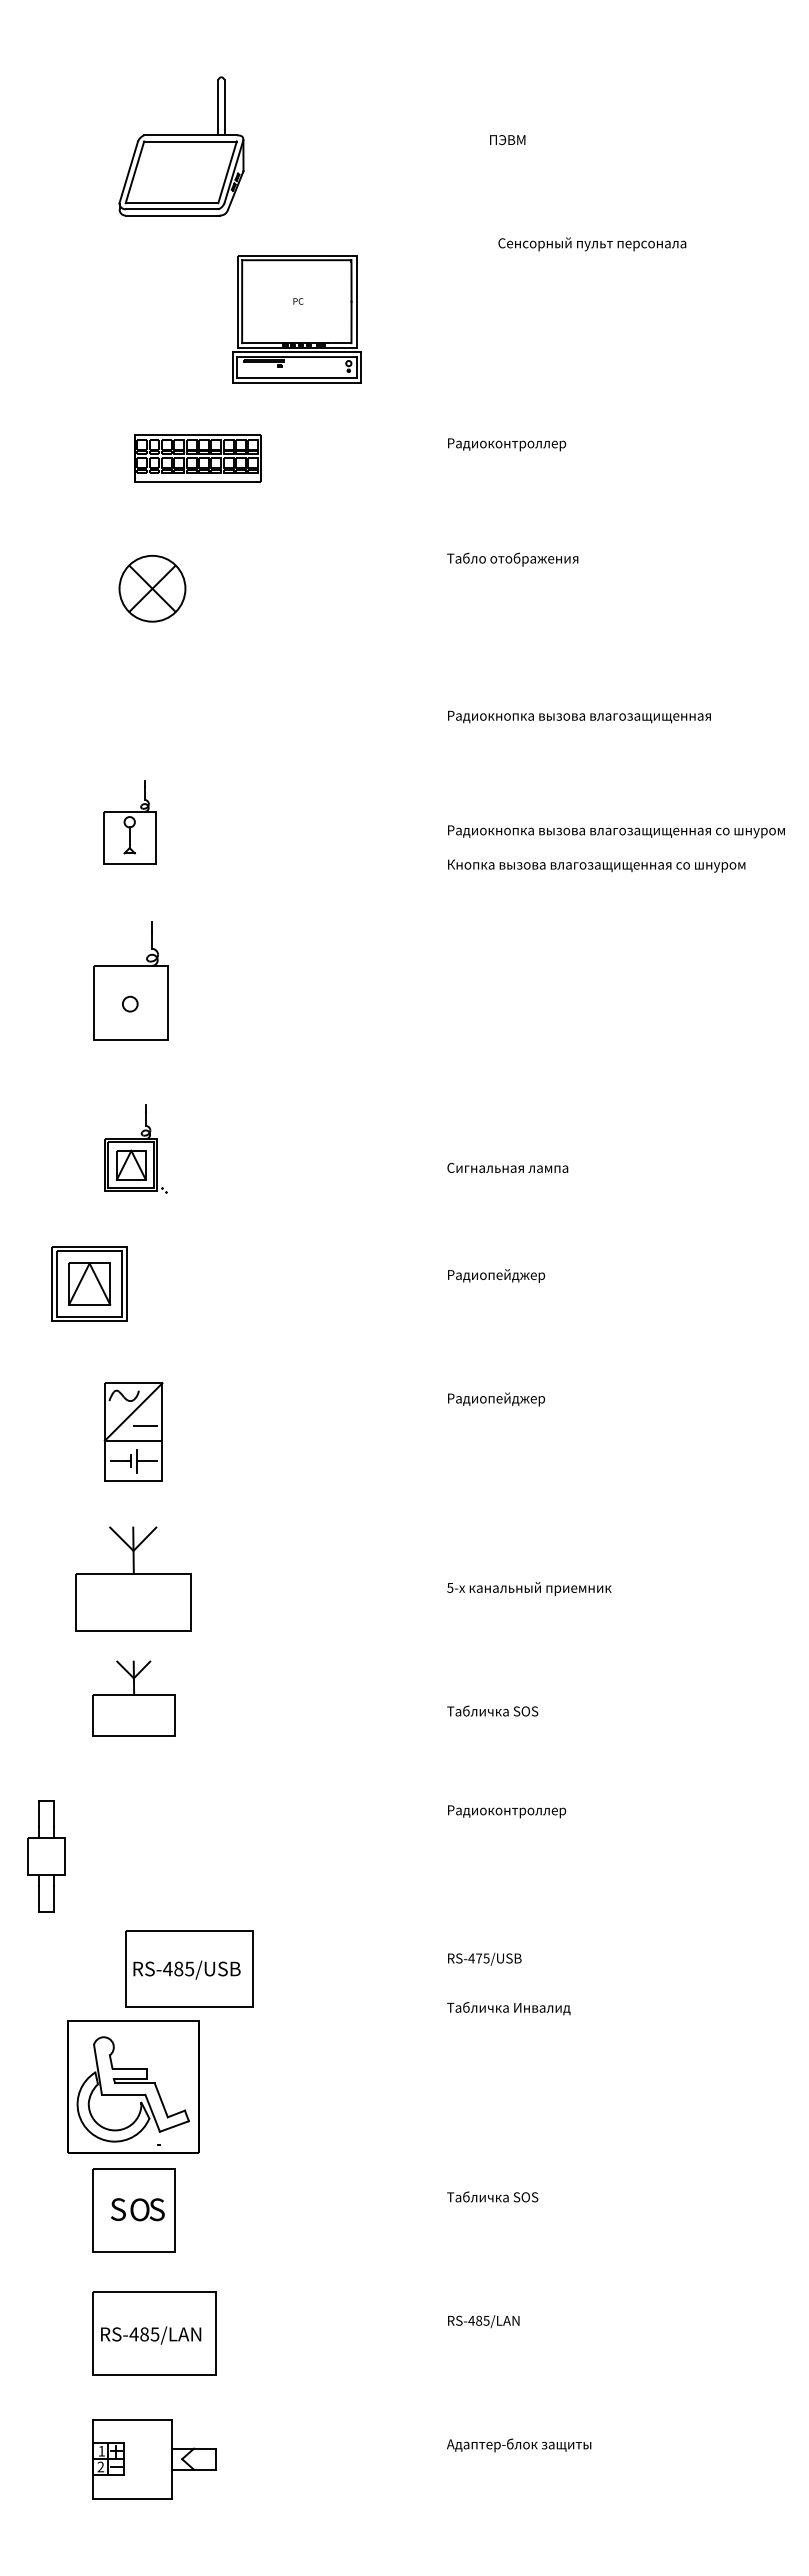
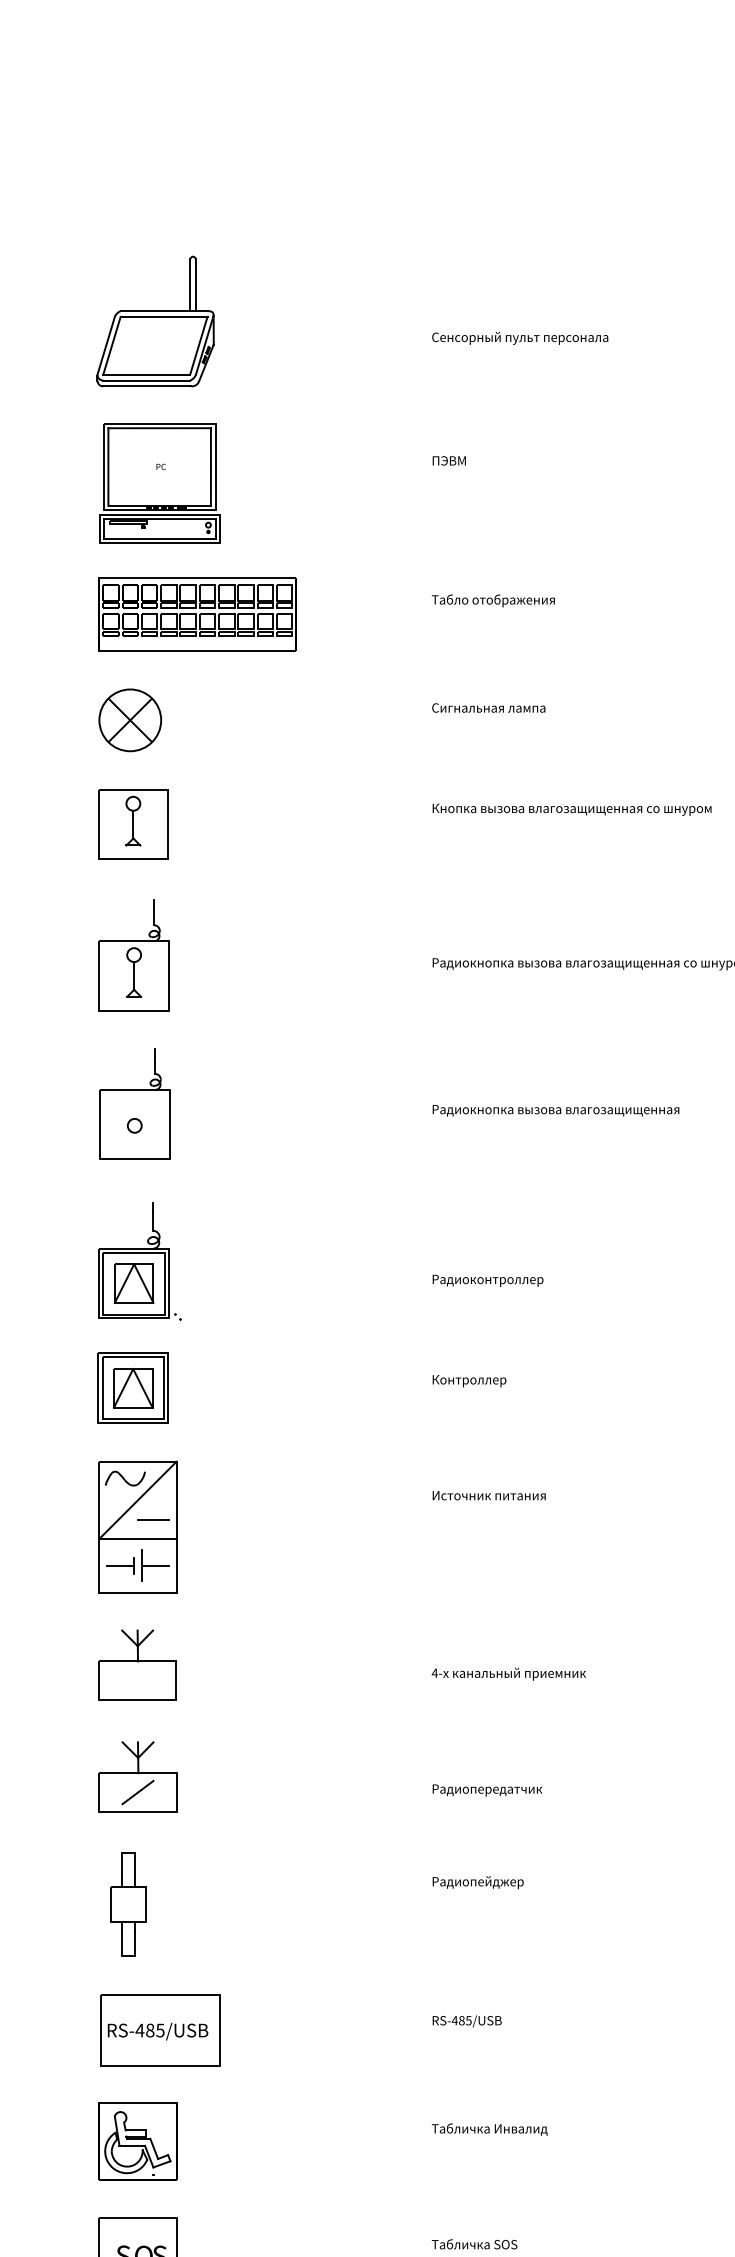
text: (507, 140) -> (449, 461), moved
part: (181, 146) -> (155, 321), moved
text: (592, 244) -> (520, 338), moved
part: (296, 319) -> (159, 483), moved
text: (512, 444) -> (493, 601), Радиоконтроллер -> Табло отображения
part: (197, 458) -> (197, 614), size x1.67
text: (512, 559) -> (493, 708), Табло отображения -> Сигнальная лампа
part: (152, 588) -> (130, 720), moved
part: (128, 682) -> (133, 824), added
text: (579, 716) -> (556, 1110), moved
part: (129, 822) -> (134, 955), size x1.43
text: (596, 865) -> (571, 809), moved
part: (135, 1148) -> (139, 1261), size x1.43
text: (507, 1168) -> (488, 1279), Сигнальная лампа -> Радиоконтроллер
text: (497, 1275) -> (479, 1380), Радиопейджер -> Контроллер
part: (89, 1283) -> (133, 1387), moved
text: (508, 1399) -> (489, 1496), Радиопейджер -> Источник питания
part: (133, 1431) -> (137, 1526), size x1.43
part: (133, 1579) -> (137, 1665), size x0.71
text: (450, 1587) -> (435, 1672), 5- -> 4-
text: (505, 1712) -> (486, 1790), Табличка SOS -> Радиопередатчик
line: (133, 1714) -> (137, 1791), added
text: (528, 1811) -> (508, 1882), Радиоконтроллер -> Радиопейджер
part: (46, 1856) -> (128, 1904), moved
text: (479, 1958) -> (462, 2020), RS-475/USB -> RS-485/USB
part: (189, 1968) -> (160, 2030), moved
text: (508, 2008) -> (489, 2129), moved
part: (133, 2086) -> (137, 2140), size x0.62

